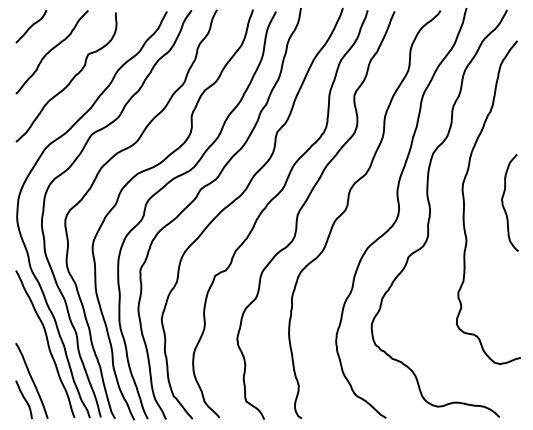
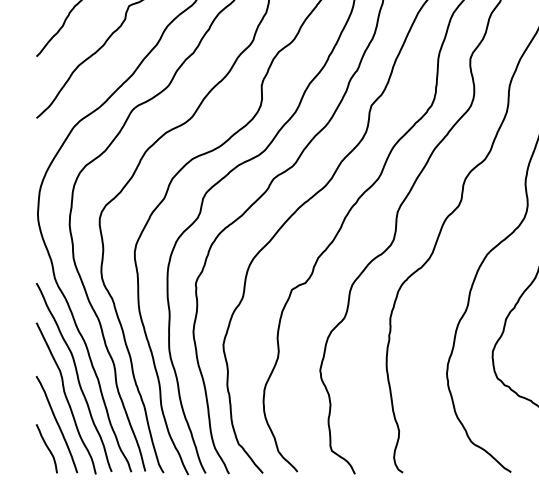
curve: (39, 360) -> (66, 398), added

